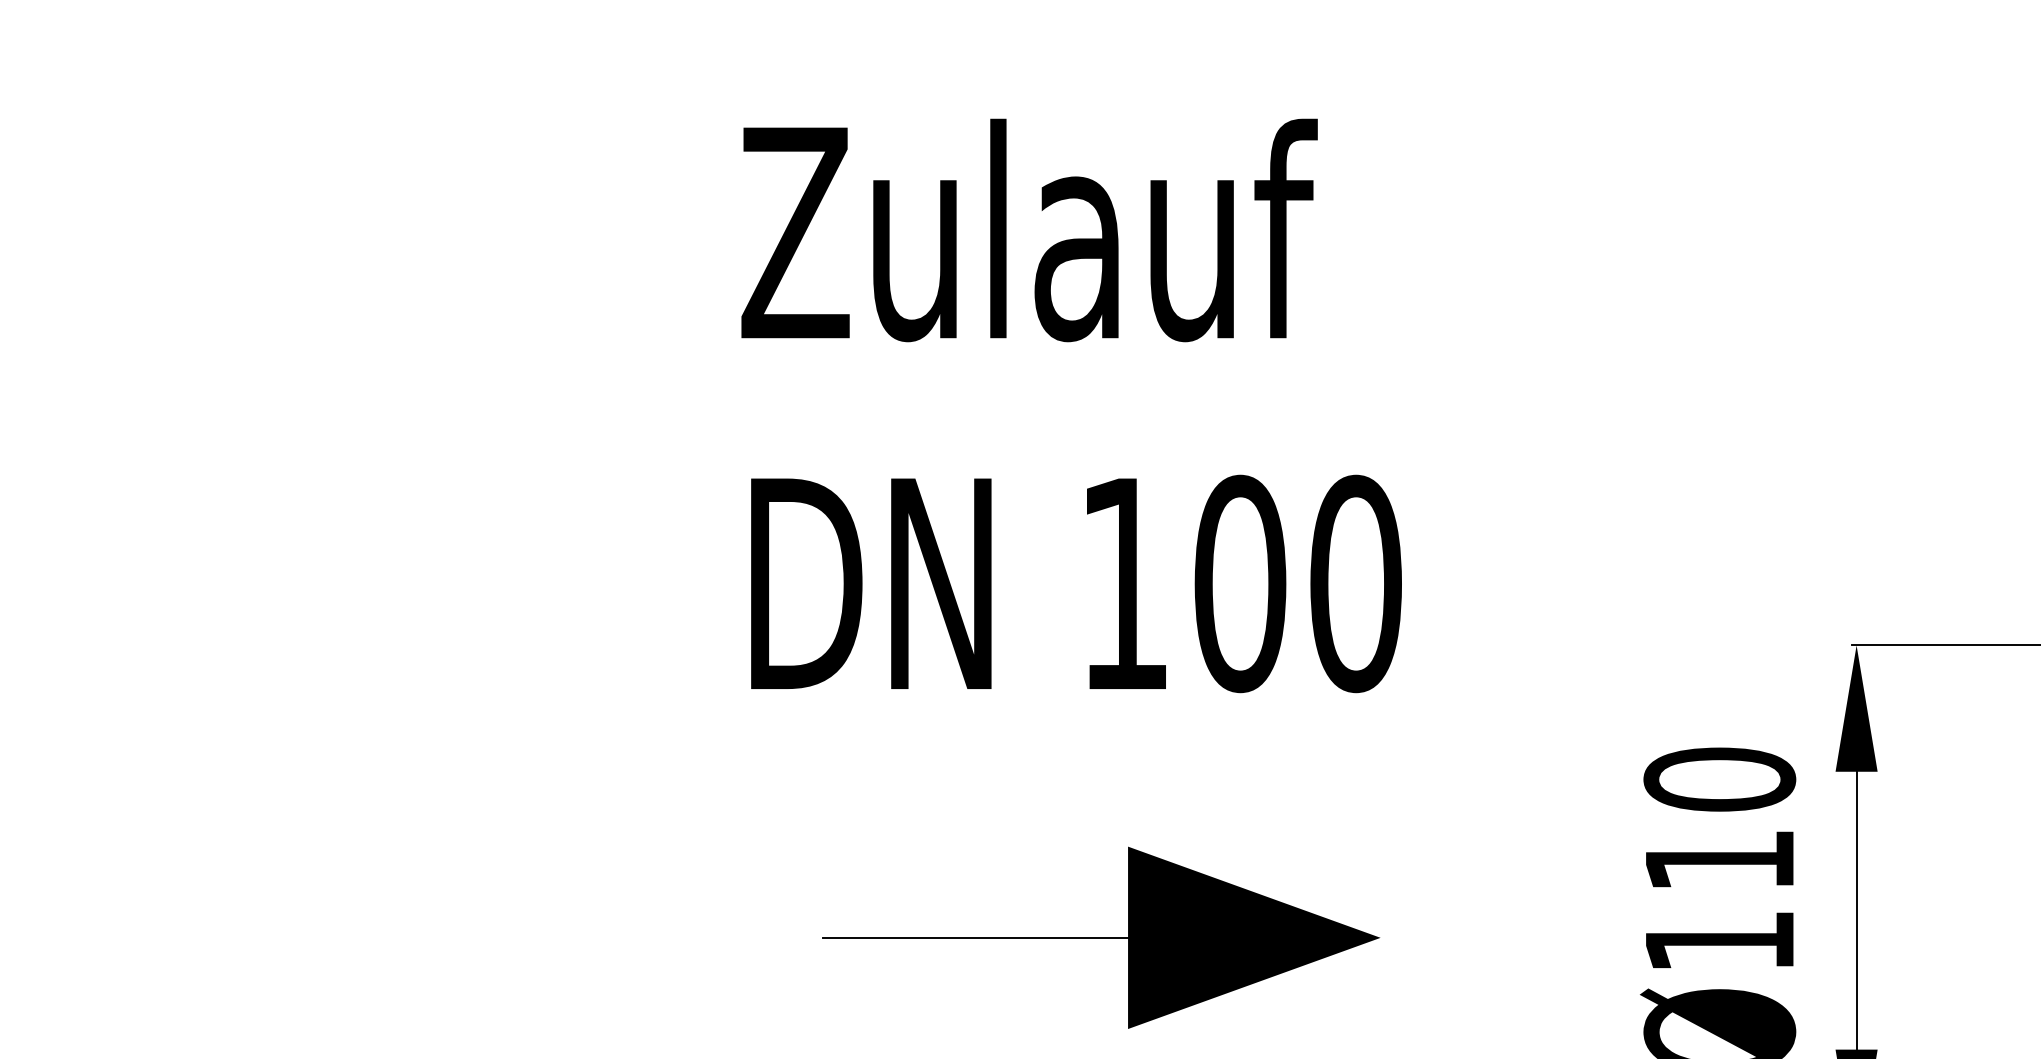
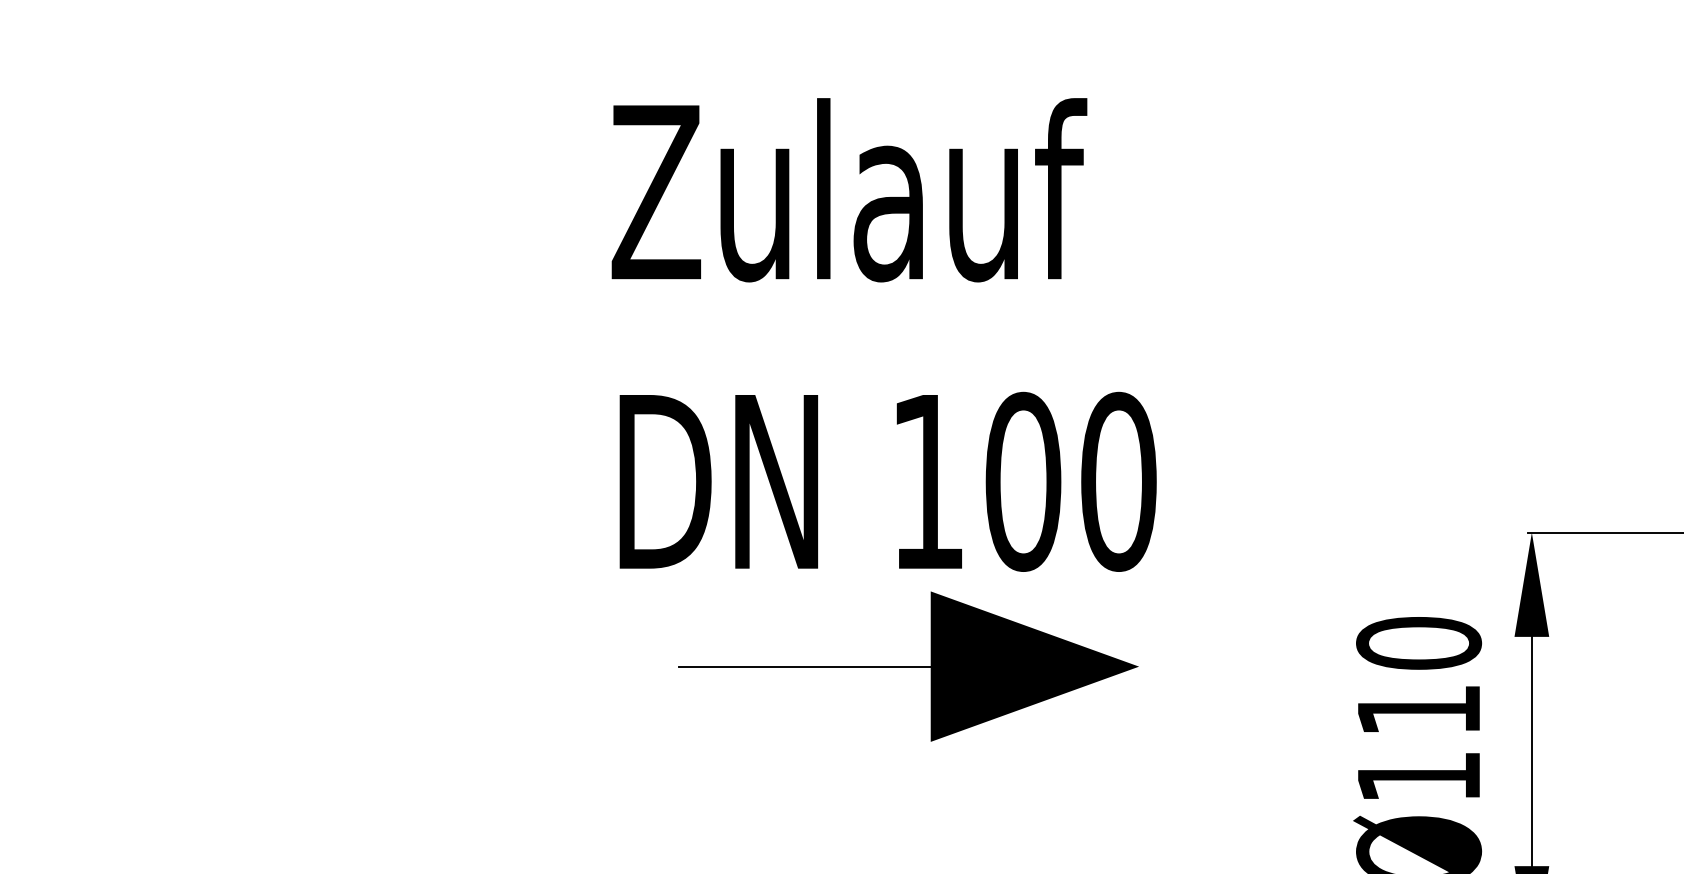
part: (1101, 937) -> (908, 666), moved

